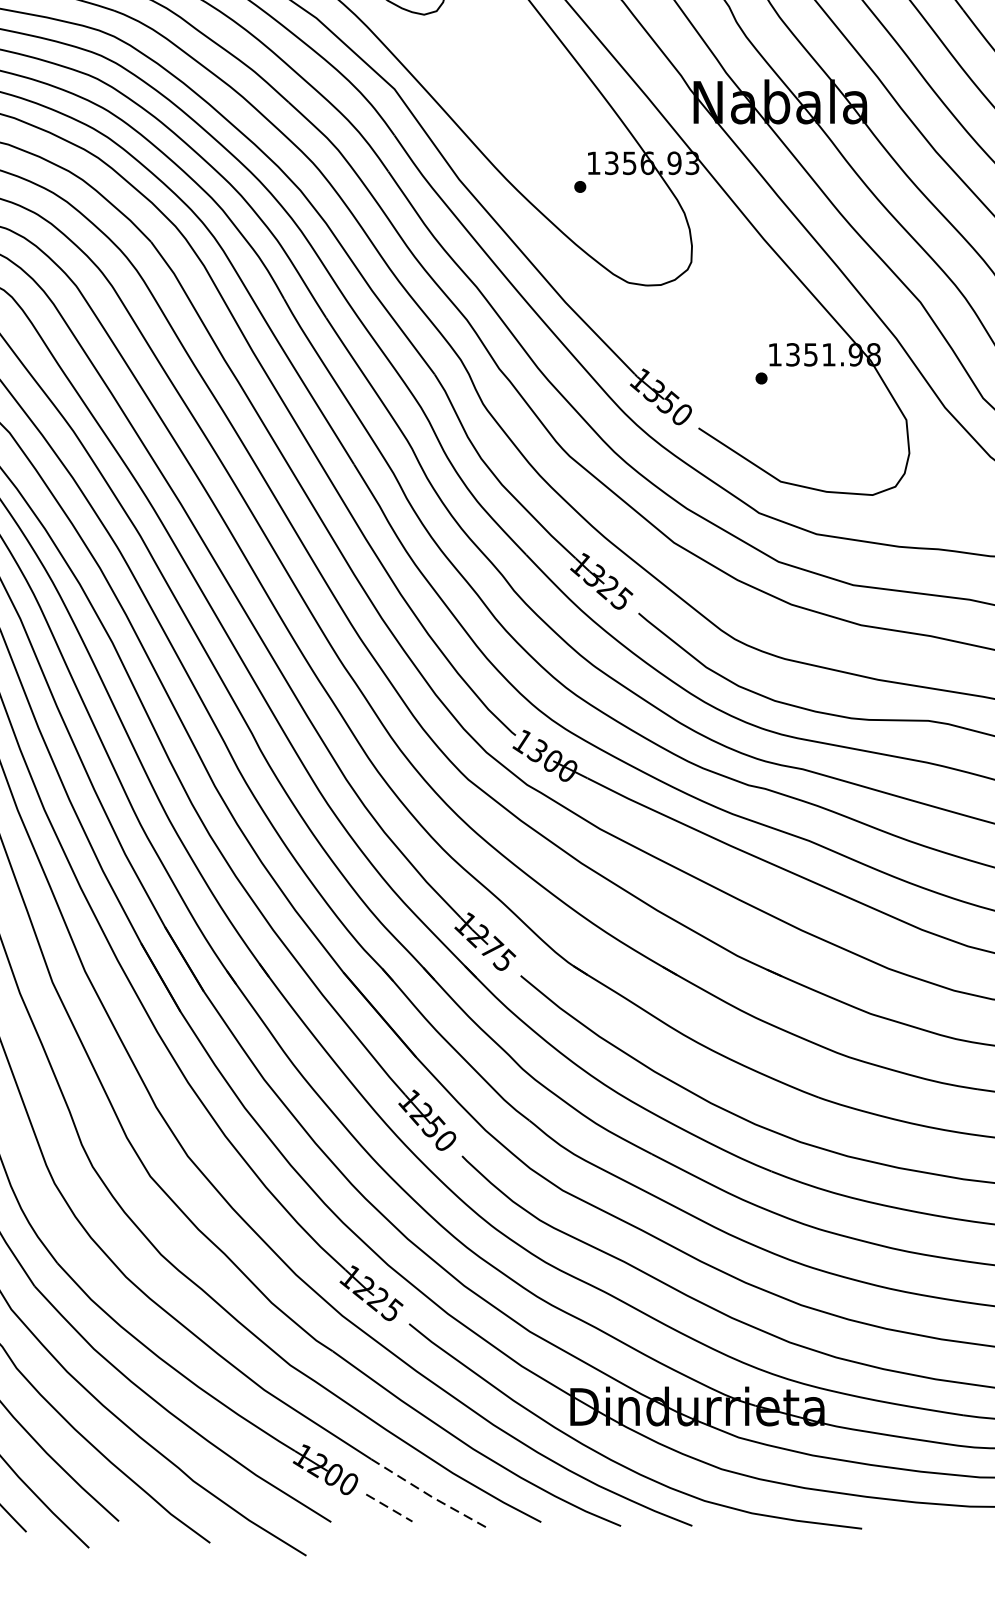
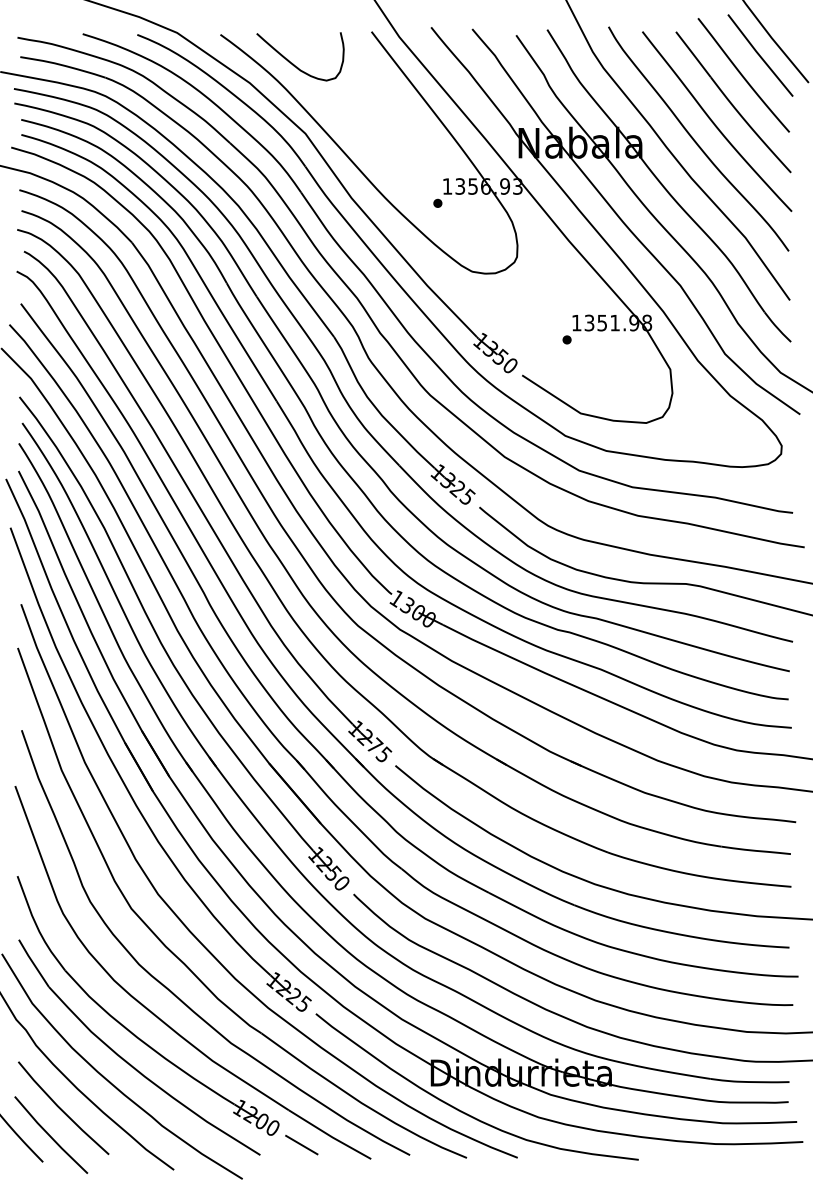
line: (429, 1494) -> (330, 1135), dashed -> solid
line: (390, 1508) -> (302, 1145), dashed -> solid

